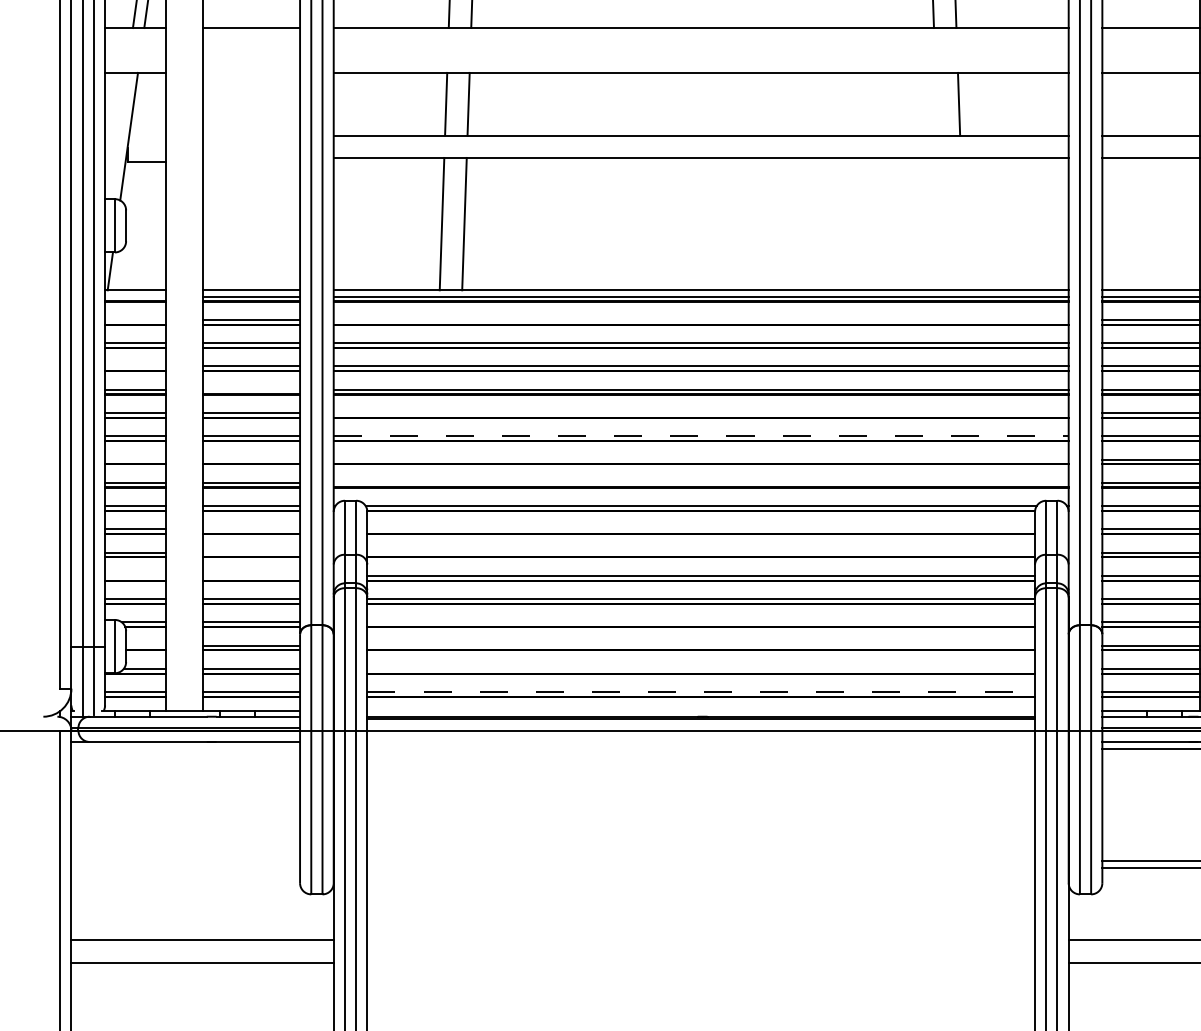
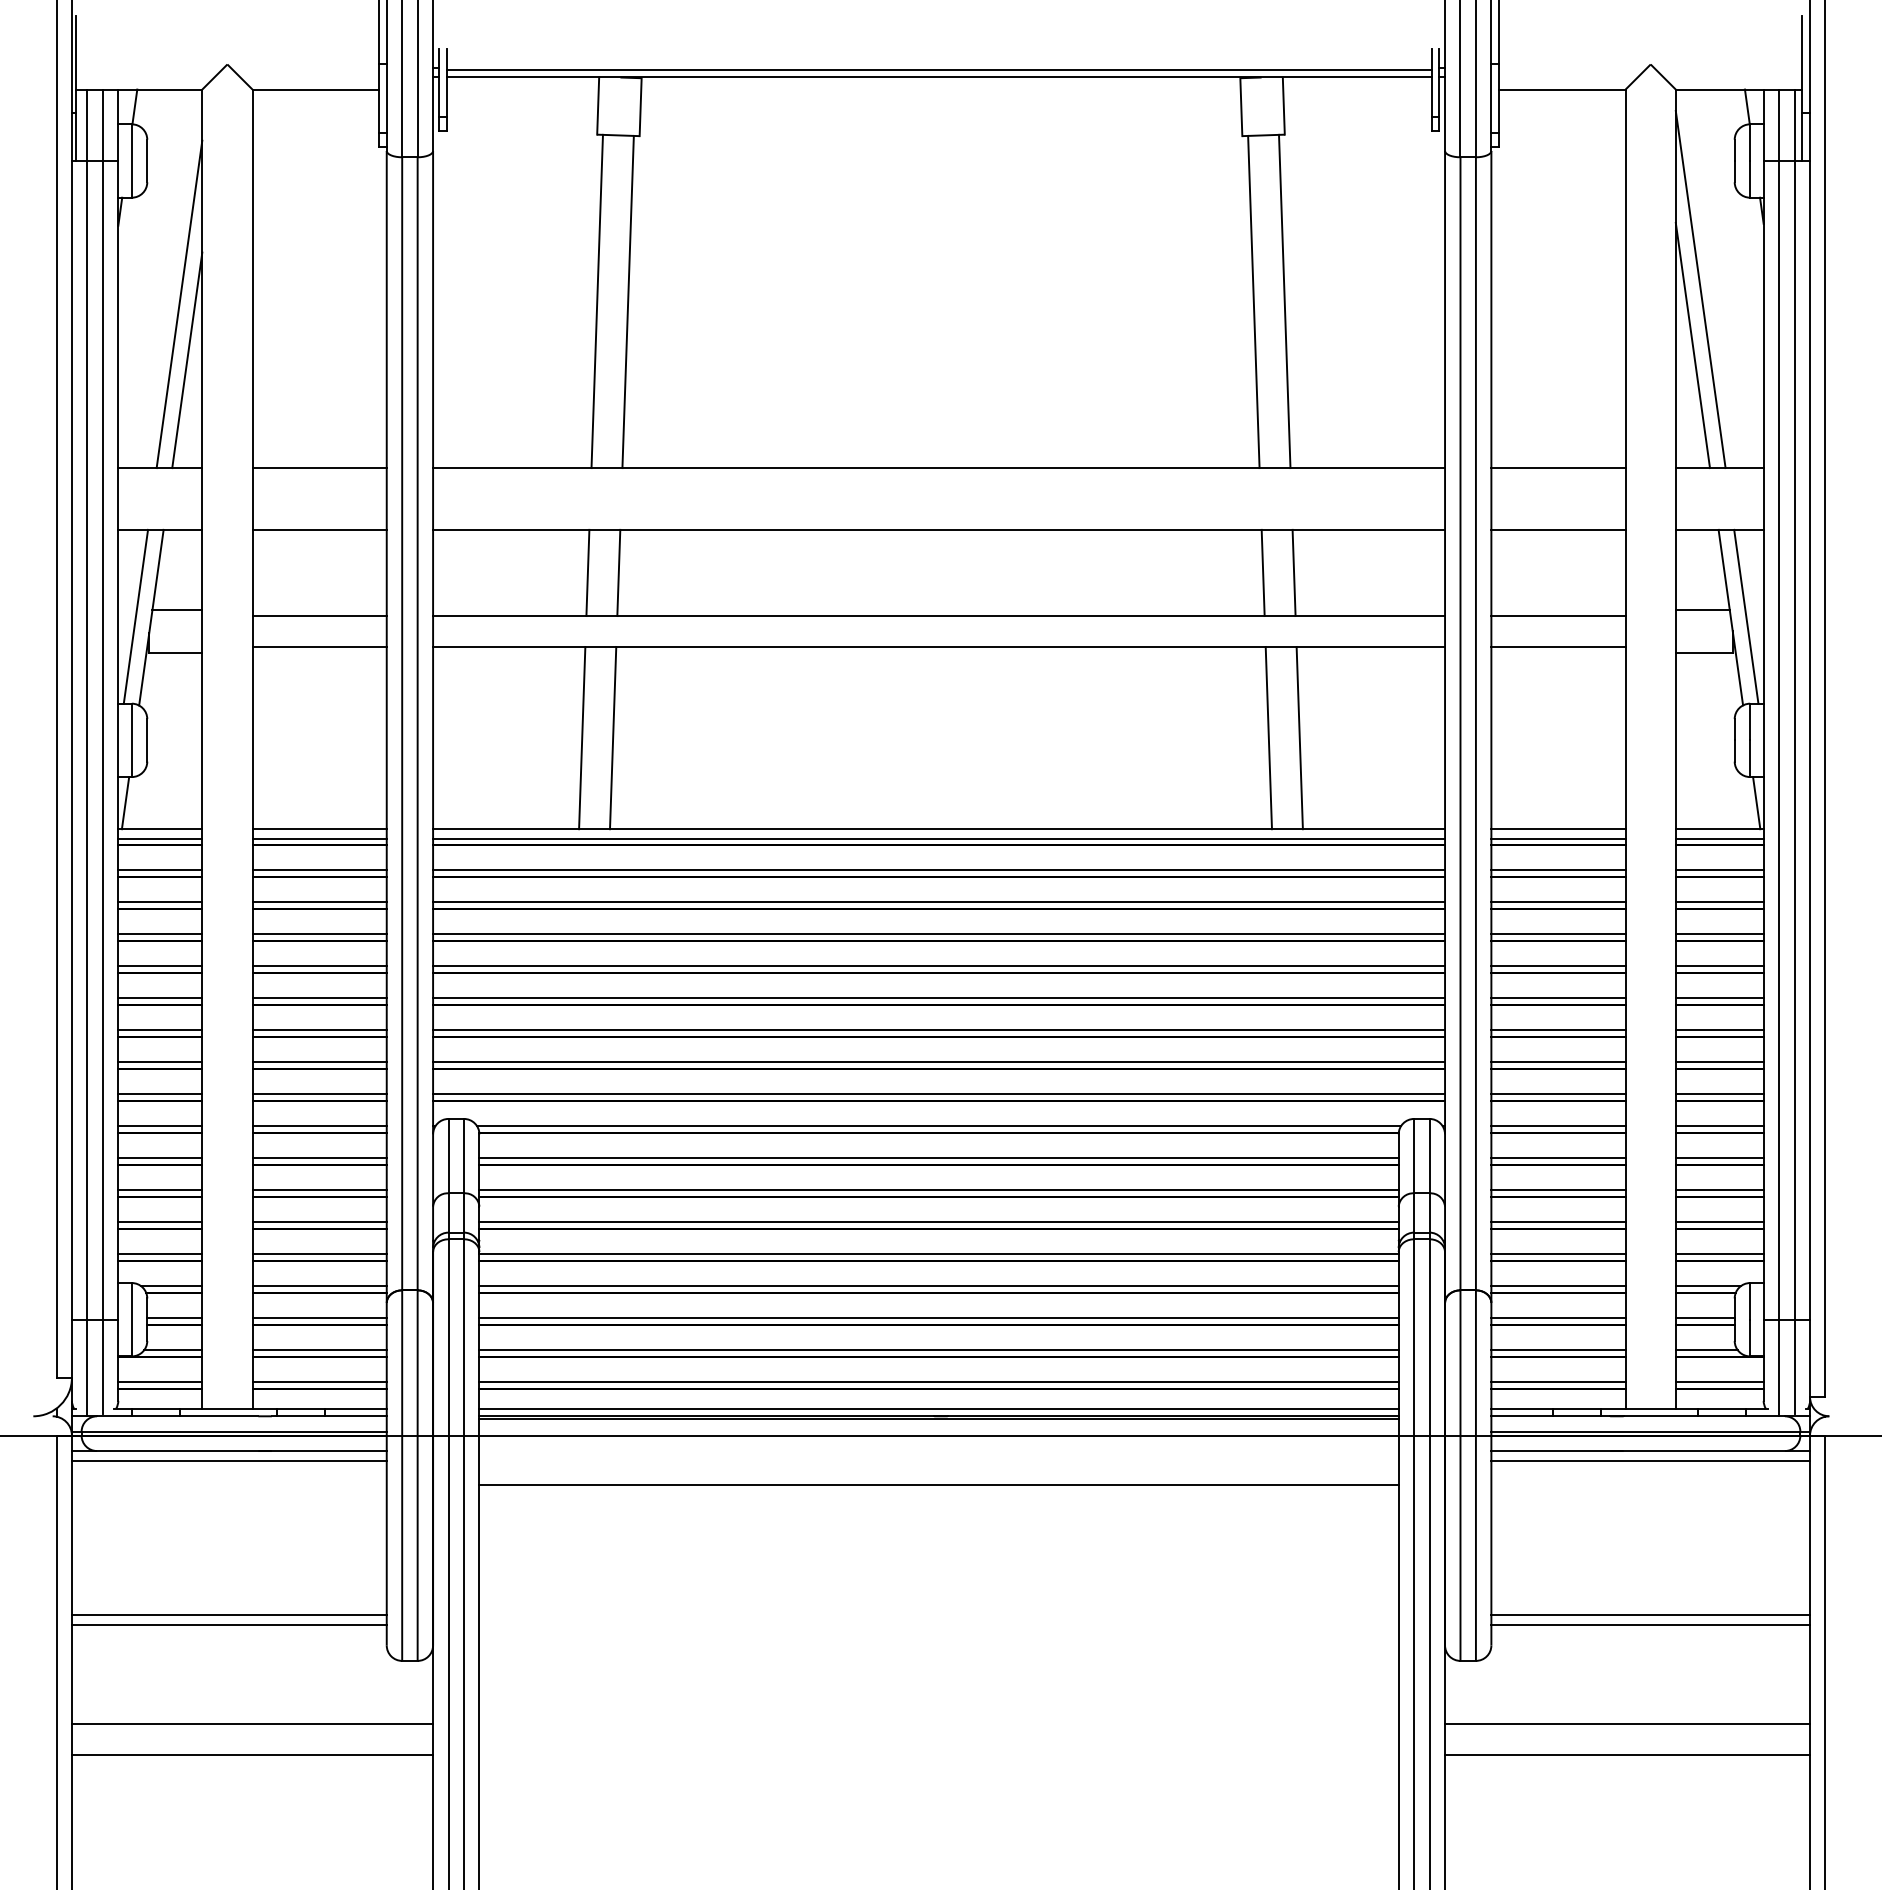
line: (251, 72) -> (319, 529), added
line: (936, 103) -> (1262, 572), added
line: (148, 131) -> (177, 610), added
line: (117, 135) -> (135, 616), added
line: (251, 135) -> (319, 616), added
line: (251, 157) -> (319, 646), added
line: (940, 223) -> (1268, 737), added
line: (962, 223) -> (1299, 737), added
line: (135, 297) -> (160, 838), added
line: (135, 320) -> (160, 870), added
line: (701, 320) -> (939, 870), added
line: (135, 366) -> (160, 934), added
line: (251, 390) -> (319, 966), added
line: (701, 413) -> (939, 998), added
line: (701, 436) -> (939, 1030), dashed -> solid
line: (135, 459) -> (160, 1062), added
line: (251, 459) -> (319, 1062), added
line: (701, 459) -> (939, 1062), added
line: (701, 483) -> (939, 1094), added
line: (251, 529) -> (319, 1158), added
line: (700, 529) -> (938, 1158), added
line: (251, 552) -> (319, 1190), added
line: (700, 552) -> (938, 1190), added
line: (135, 575) -> (160, 1222), added
line: (251, 575) -> (319, 1222), added
line: (700, 622) -> (938, 1286), added
line: (145, 645) -> (174, 1318), added
line: (700, 645) -> (938, 1318), added
line: (700, 668) -> (938, 1350), added
line: (701, 692) -> (939, 1382), dashed -> solid
line: (700, 711) -> (938, 1408), added
line: (185, 748) -> (228, 1460), added
line: (700, 766) -> (938, 1484), added
line: (185, 861) -> (228, 1615), added
line: (185, 867) -> (228, 1624), added

